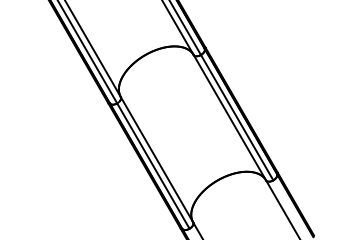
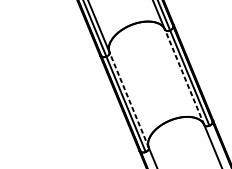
line: (229, 117) -> (184, 77), solid -> dashed
line: (156, 159) -> (128, 99), solid -> dashed

